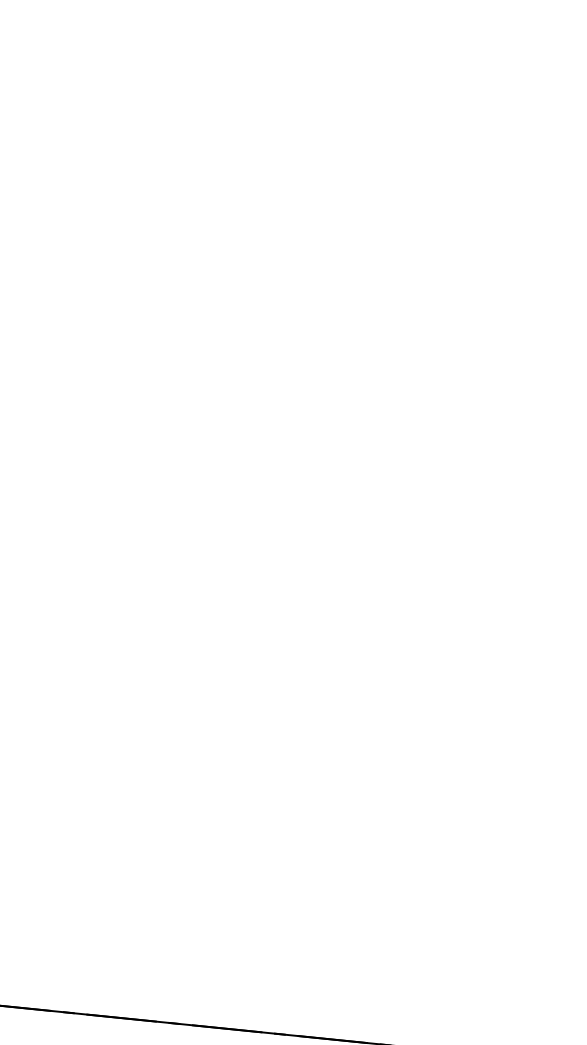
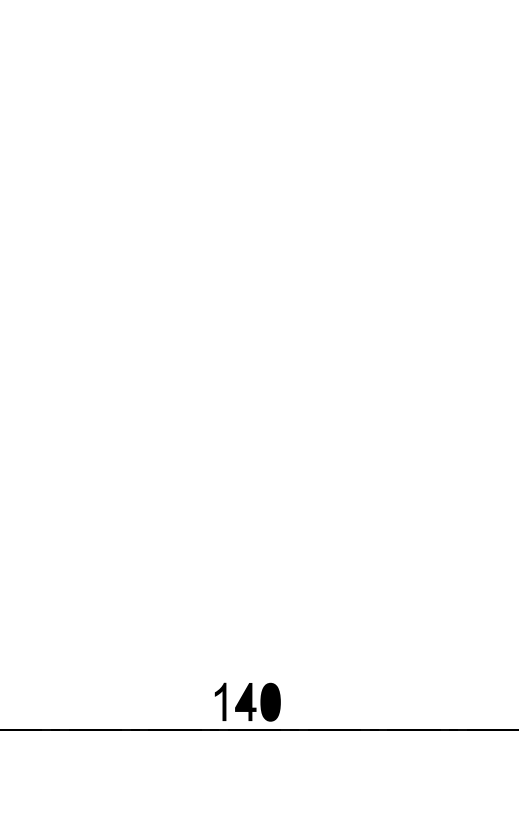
part: (221, 990) -> (247, 701), added

